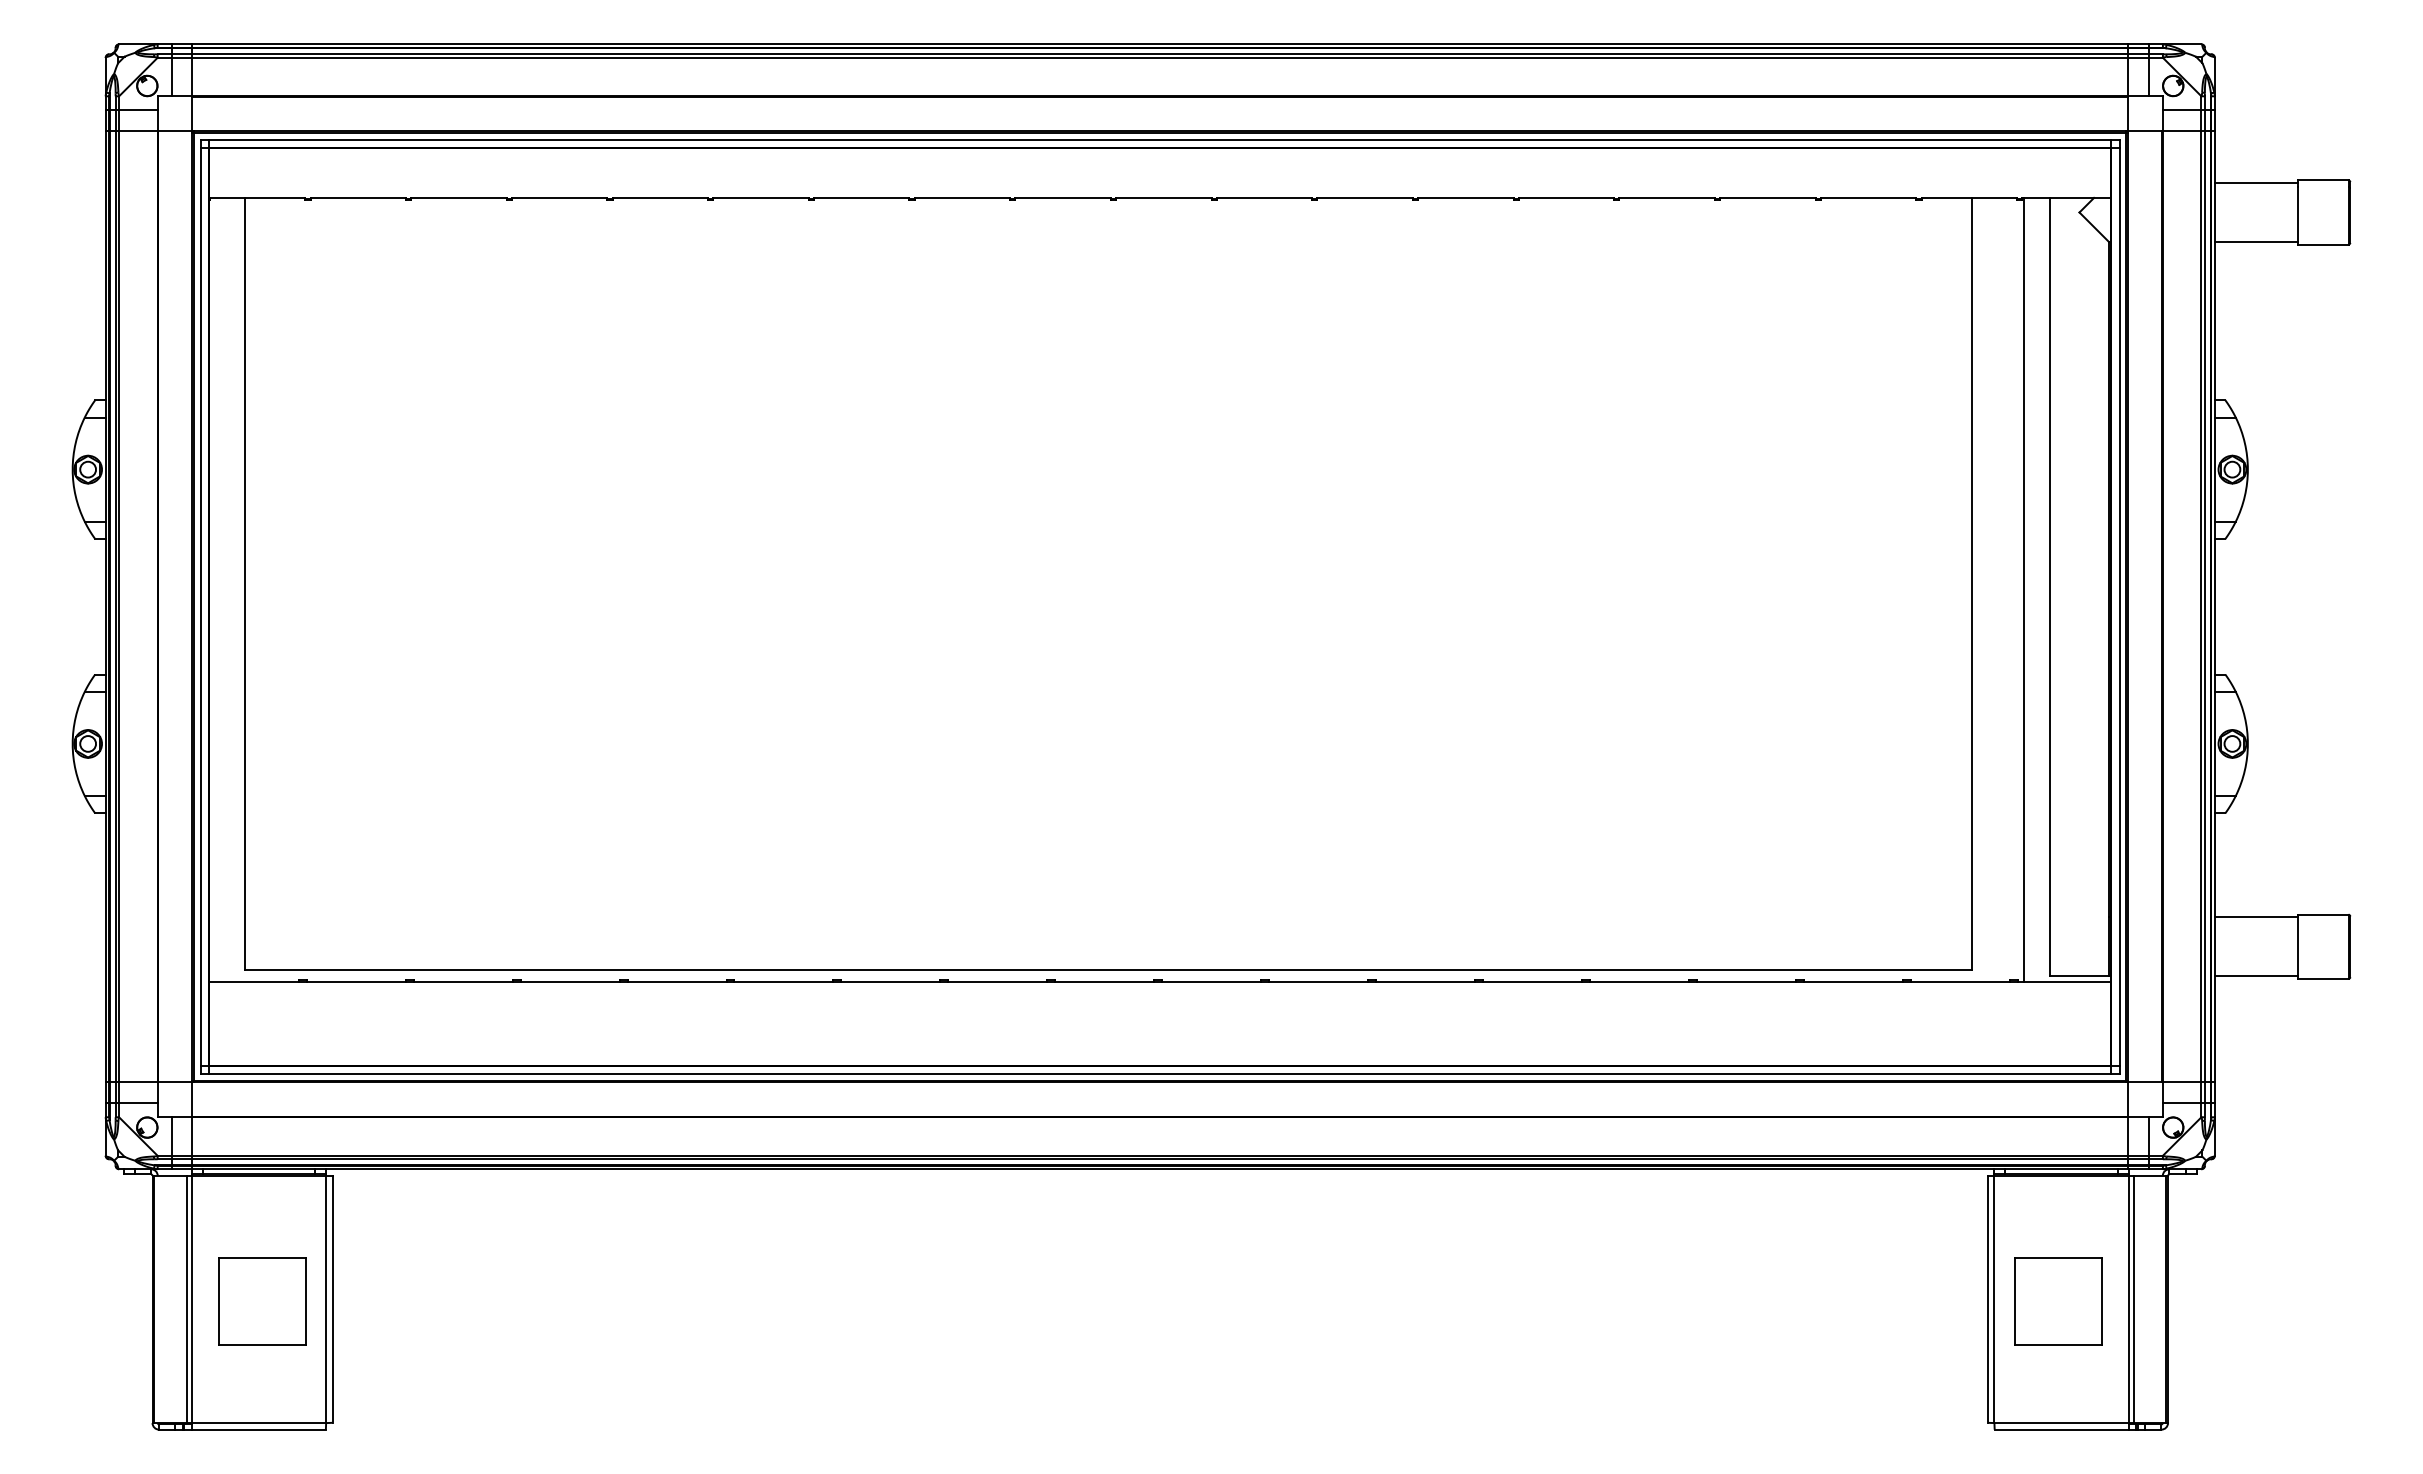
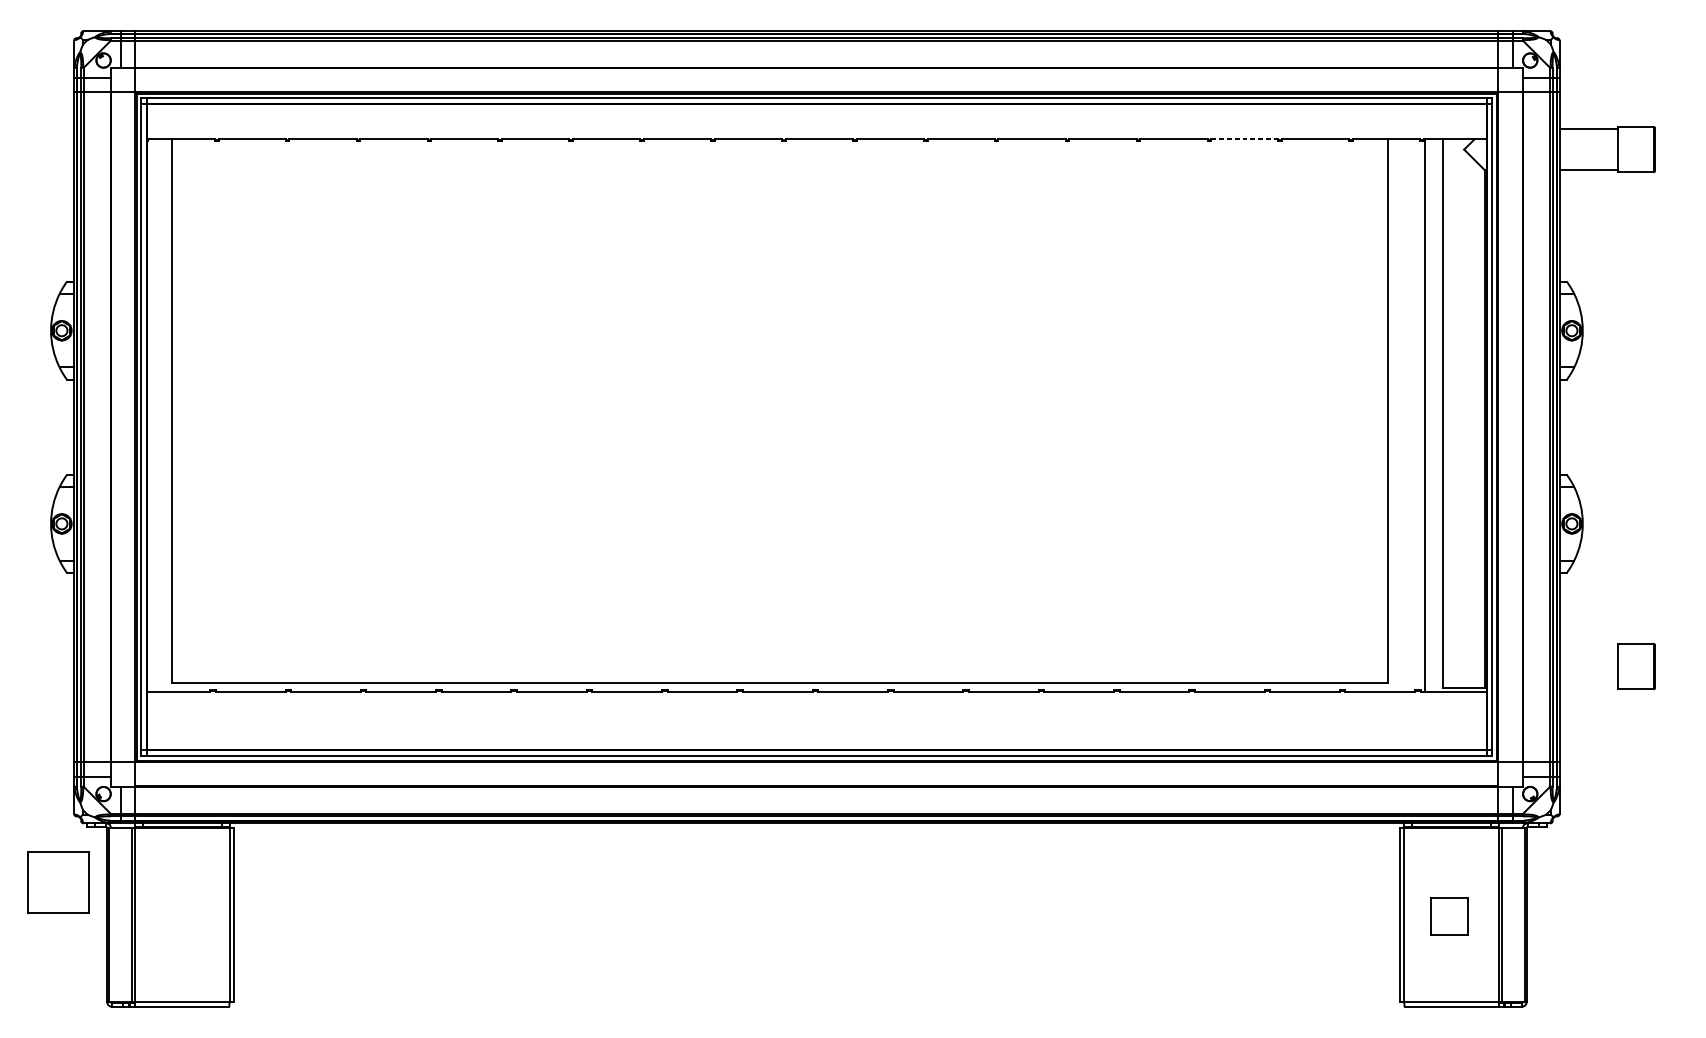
line: (1767, 197) -> (1244, 139), solid -> dashed
line: (2256, 917) -> (1588, 646), removed
line: (2256, 976) -> (1588, 687), removed
part: (262, 1301) -> (58, 882), moved
part: (2058, 1301) -> (1449, 916), size x0.6

